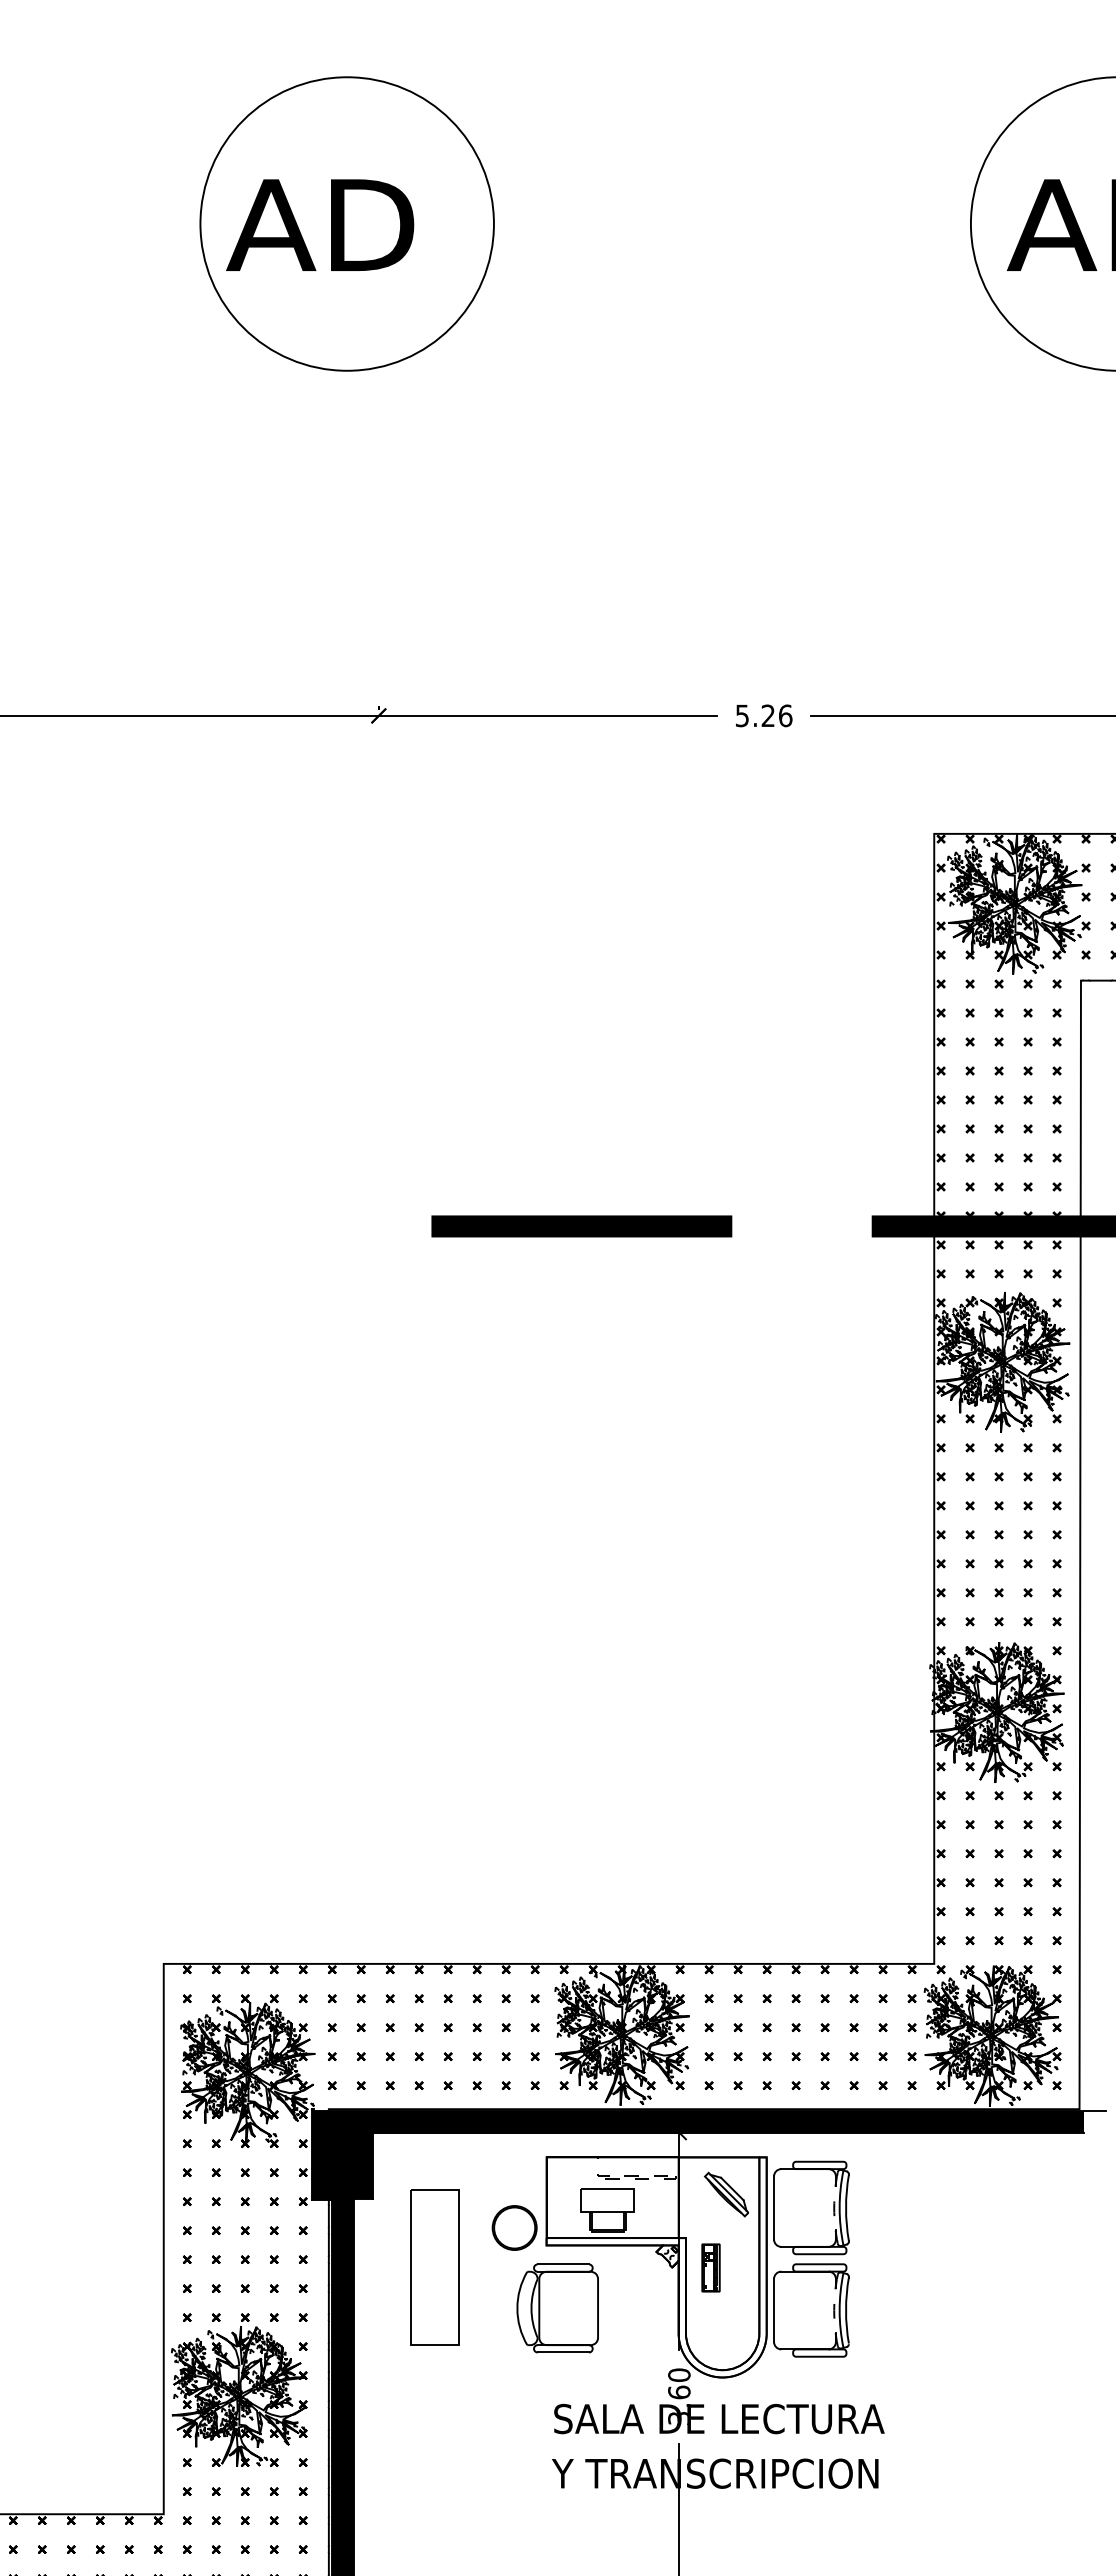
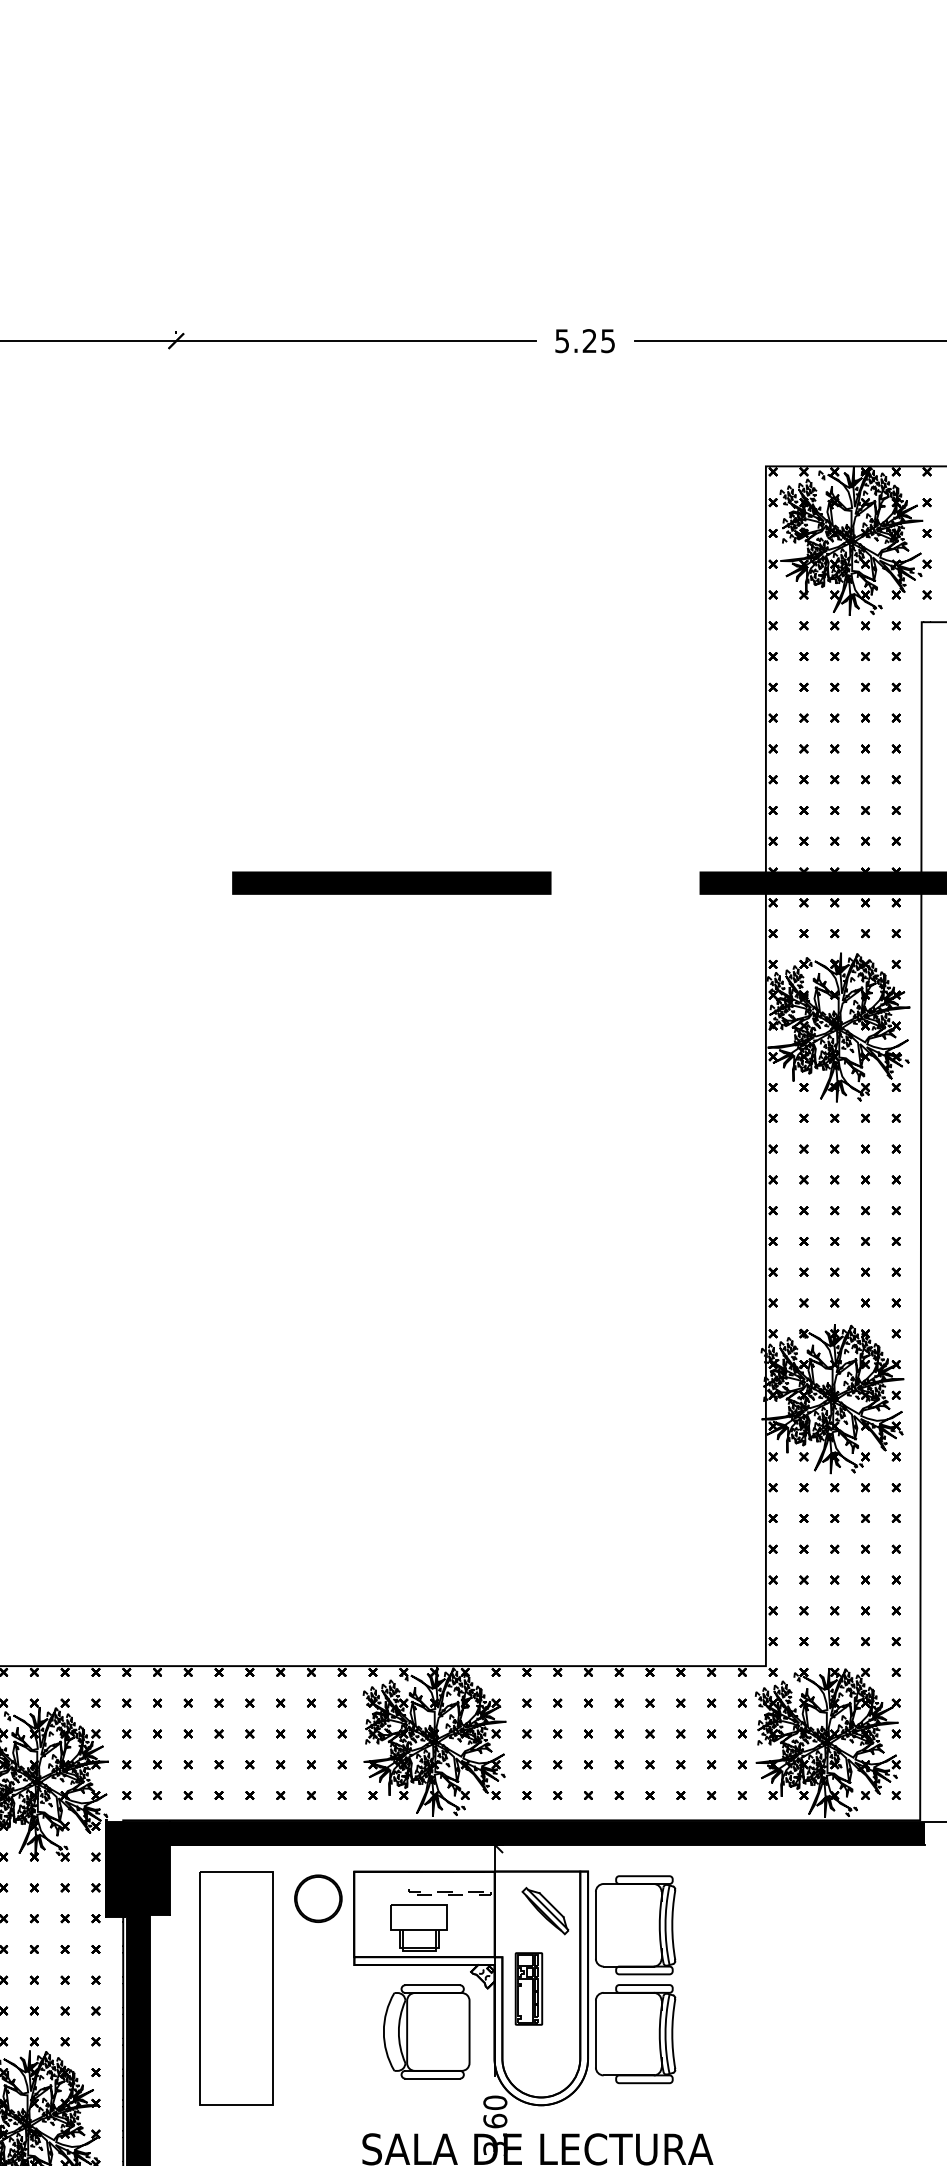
text: (785, 715) -> (608, 340), 5.26 -> 5.25
arc: (834, 2208) -> (660, 1925), dashed -> solid
circle: (514, 2227) -> (318, 1898), moved
part: (435, 2267) -> (236, 1988), size x1.43
part: (710, 2267) -> (528, 1988), size x1.43
part: (557, 2308) -> (426, 2031), moved
arc: (834, 2310) -> (660, 2034), dashed -> solid

